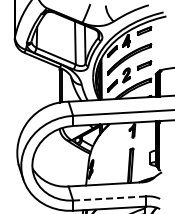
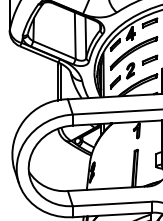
line: (109, 198) -> (112, 203), dashed -> solid

